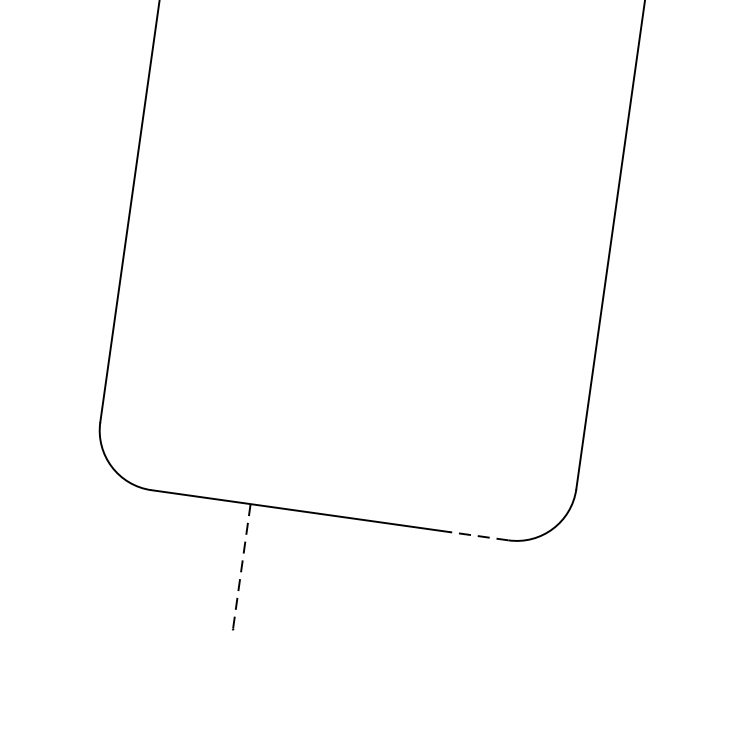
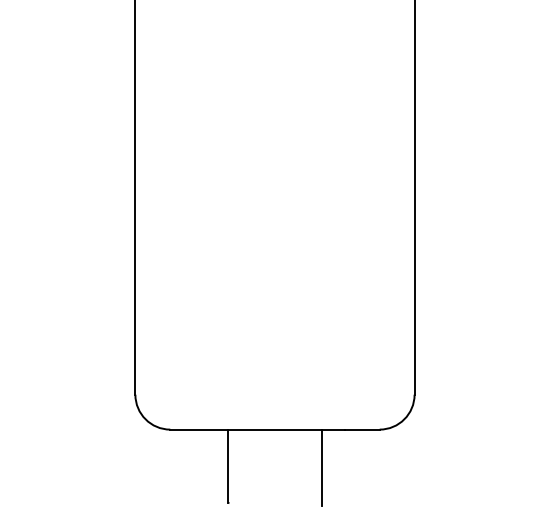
line: (477, 535) -> (361, 429), dashed -> solid
line: (241, 567) -> (228, 466), dashed -> solid
line: (400, 591) -> (321, 467), added

